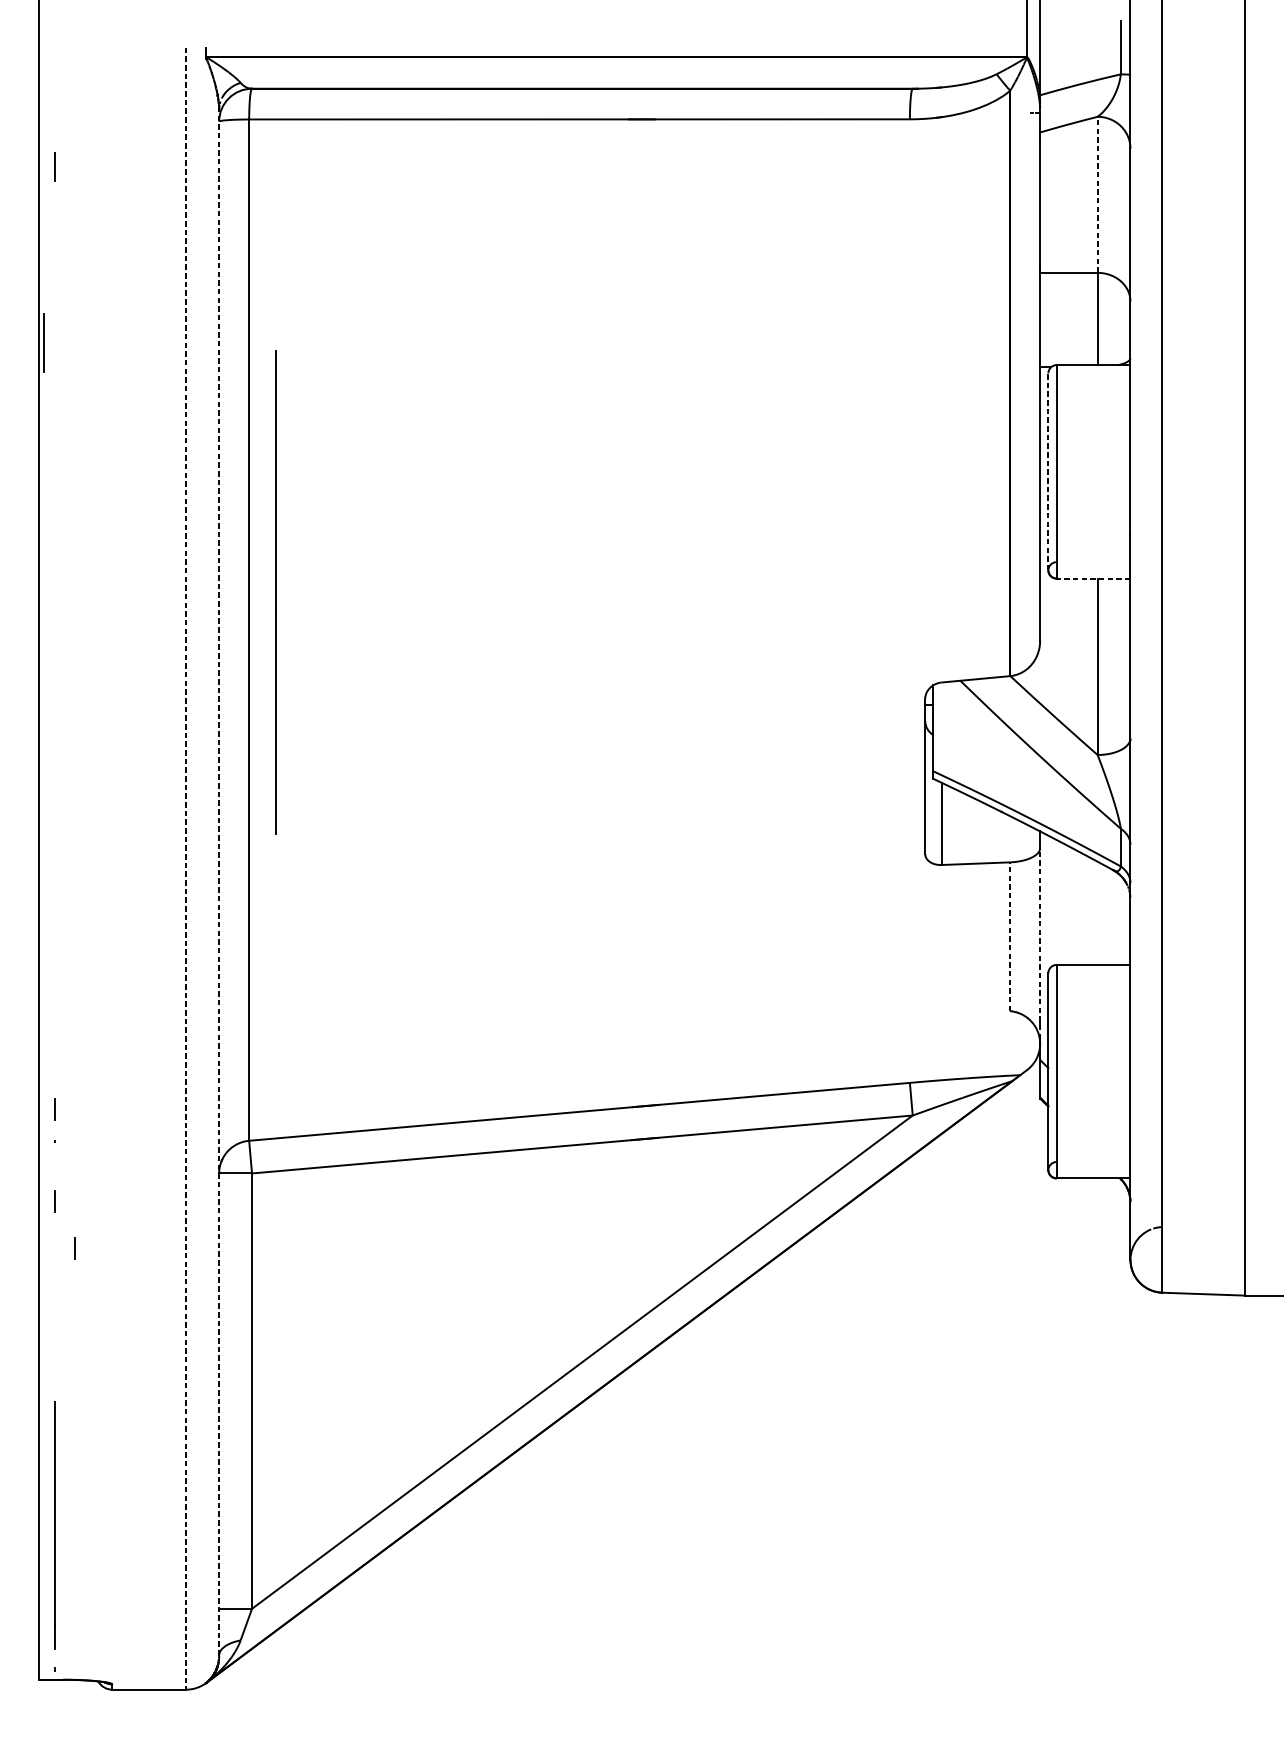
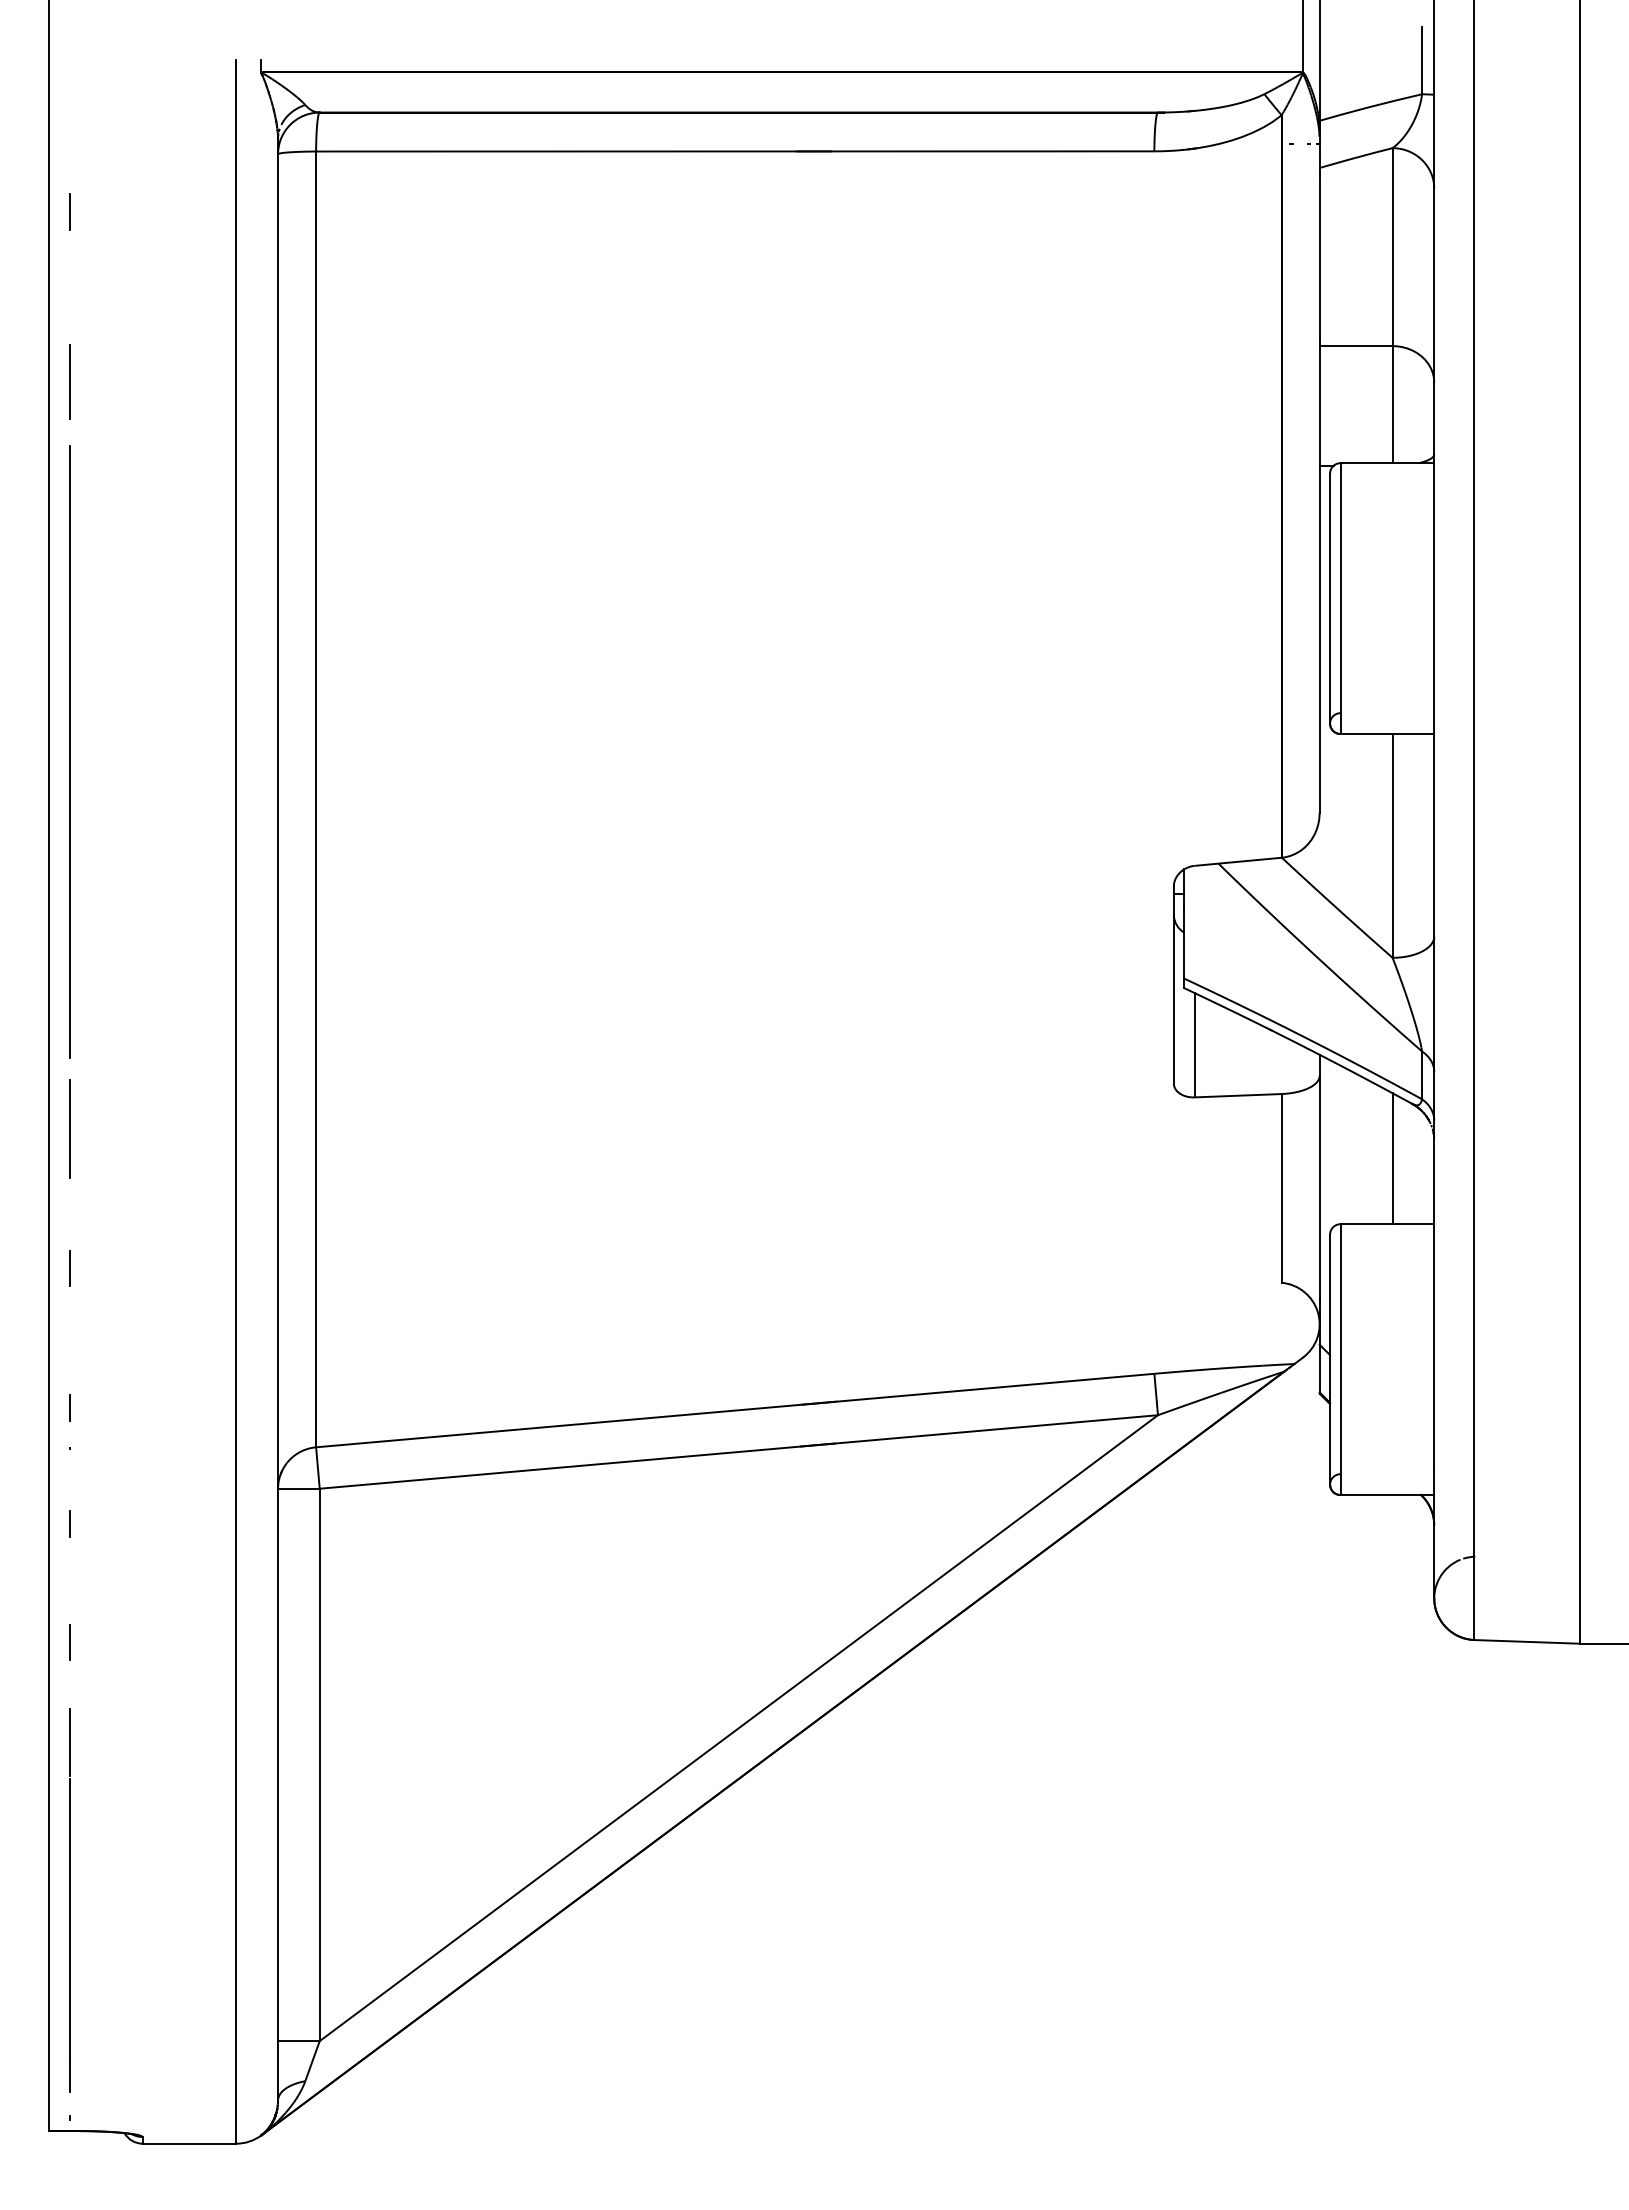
line: (1097, 195) -> (1392, 247), dashed -> solid
line: (43, 342) -> (69, 381), moved
line: (1048, 471) -> (1330, 598), dashed -> solid
line: (1093, 578) -> (1387, 734), dashed -> solid
line: (276, 592) -> (69, 751), moved
line: (186, 869) -> (236, 1102), dashed -> solid
line: (219, 882) -> (278, 1119), dashed -> solid
line: (54, 890) -> (69, 1129), added
line: (1097, 913) -> (1392, 1158), added
line: (1010, 936) -> (1281, 1187), dashed -> solid
line: (1040, 943) -> (1319, 1196), dashed -> solid
line: (54, 999) -> (69, 1267), added
line: (75, 1248) -> (95, 1583), removed
line: (54, 1294) -> (69, 1642), added
line: (54, 1372) -> (69, 1741), added

